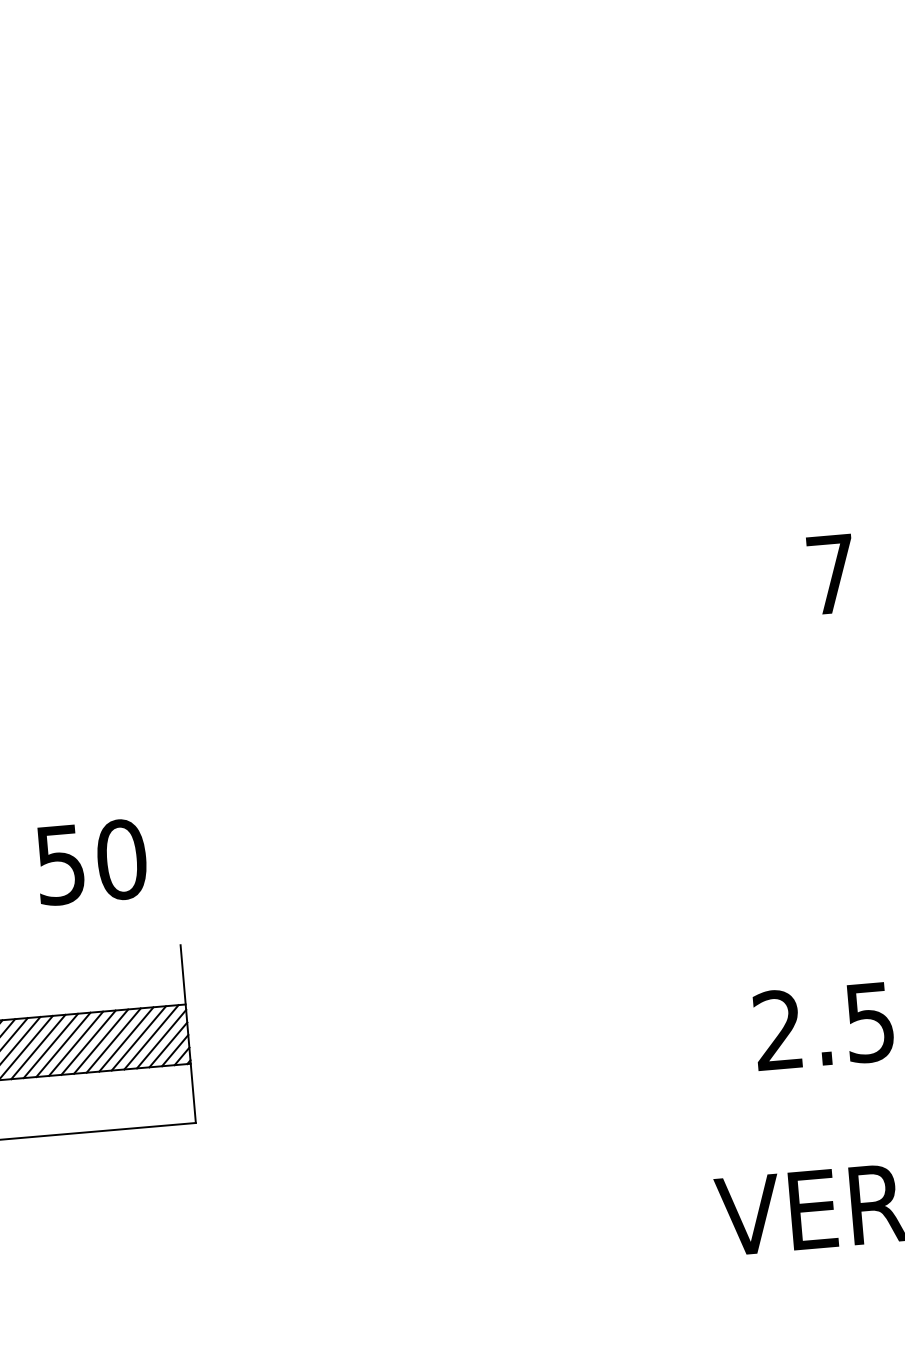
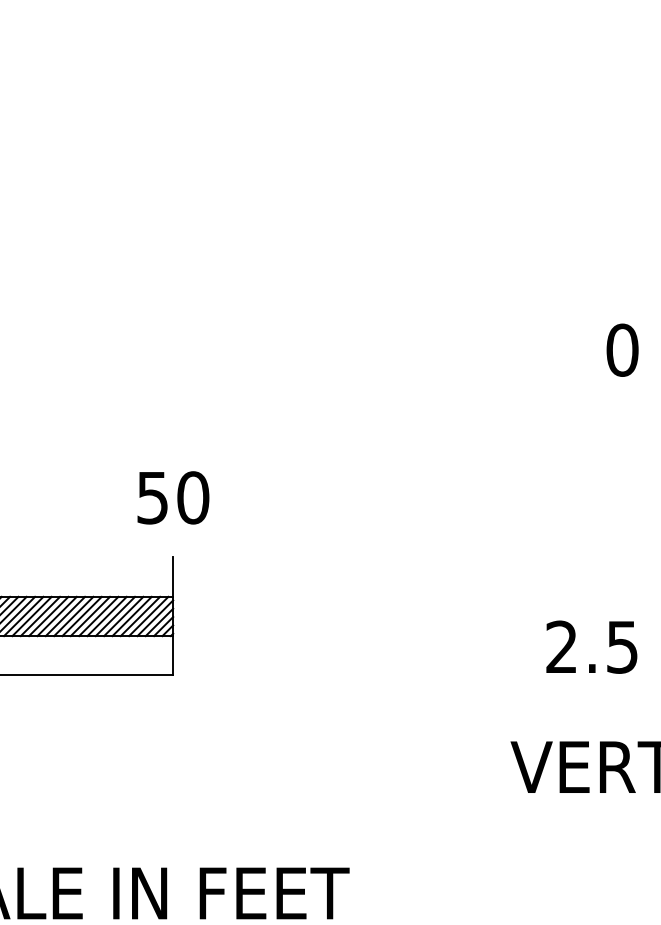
text: (831, 573) -> (622, 349), 7 -> 0
text: (91, 861) -> (173, 497), moved

